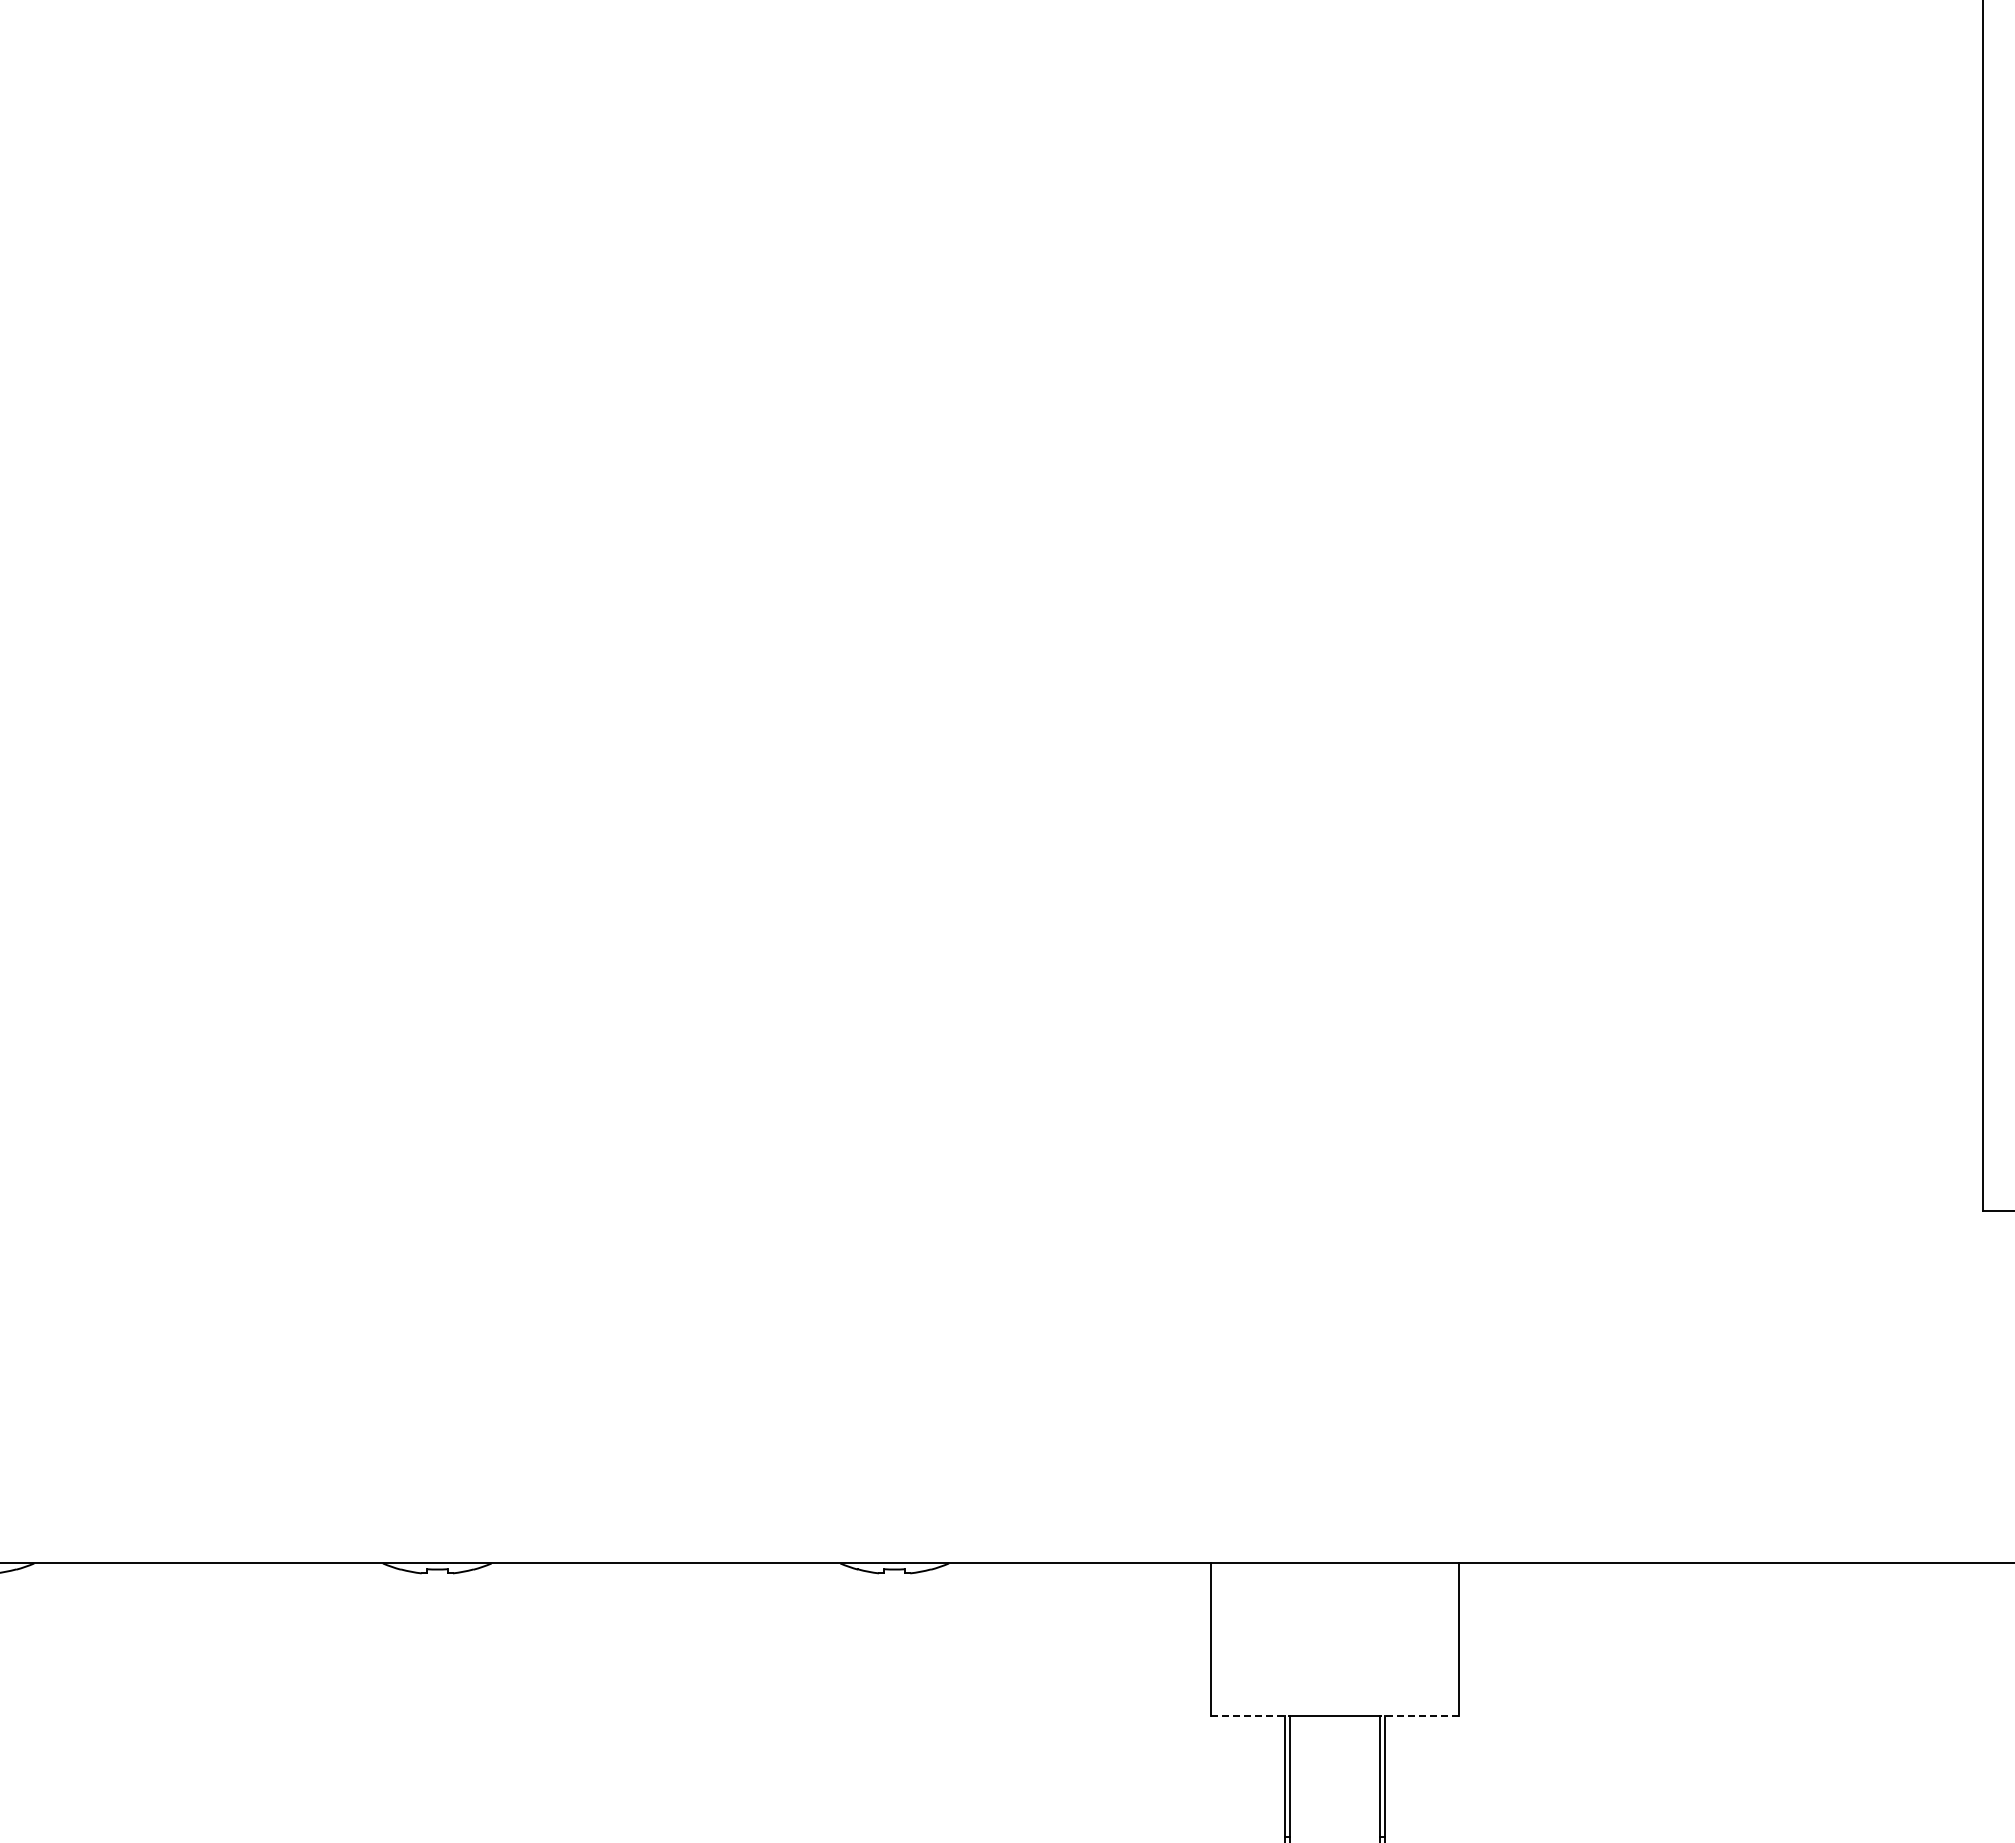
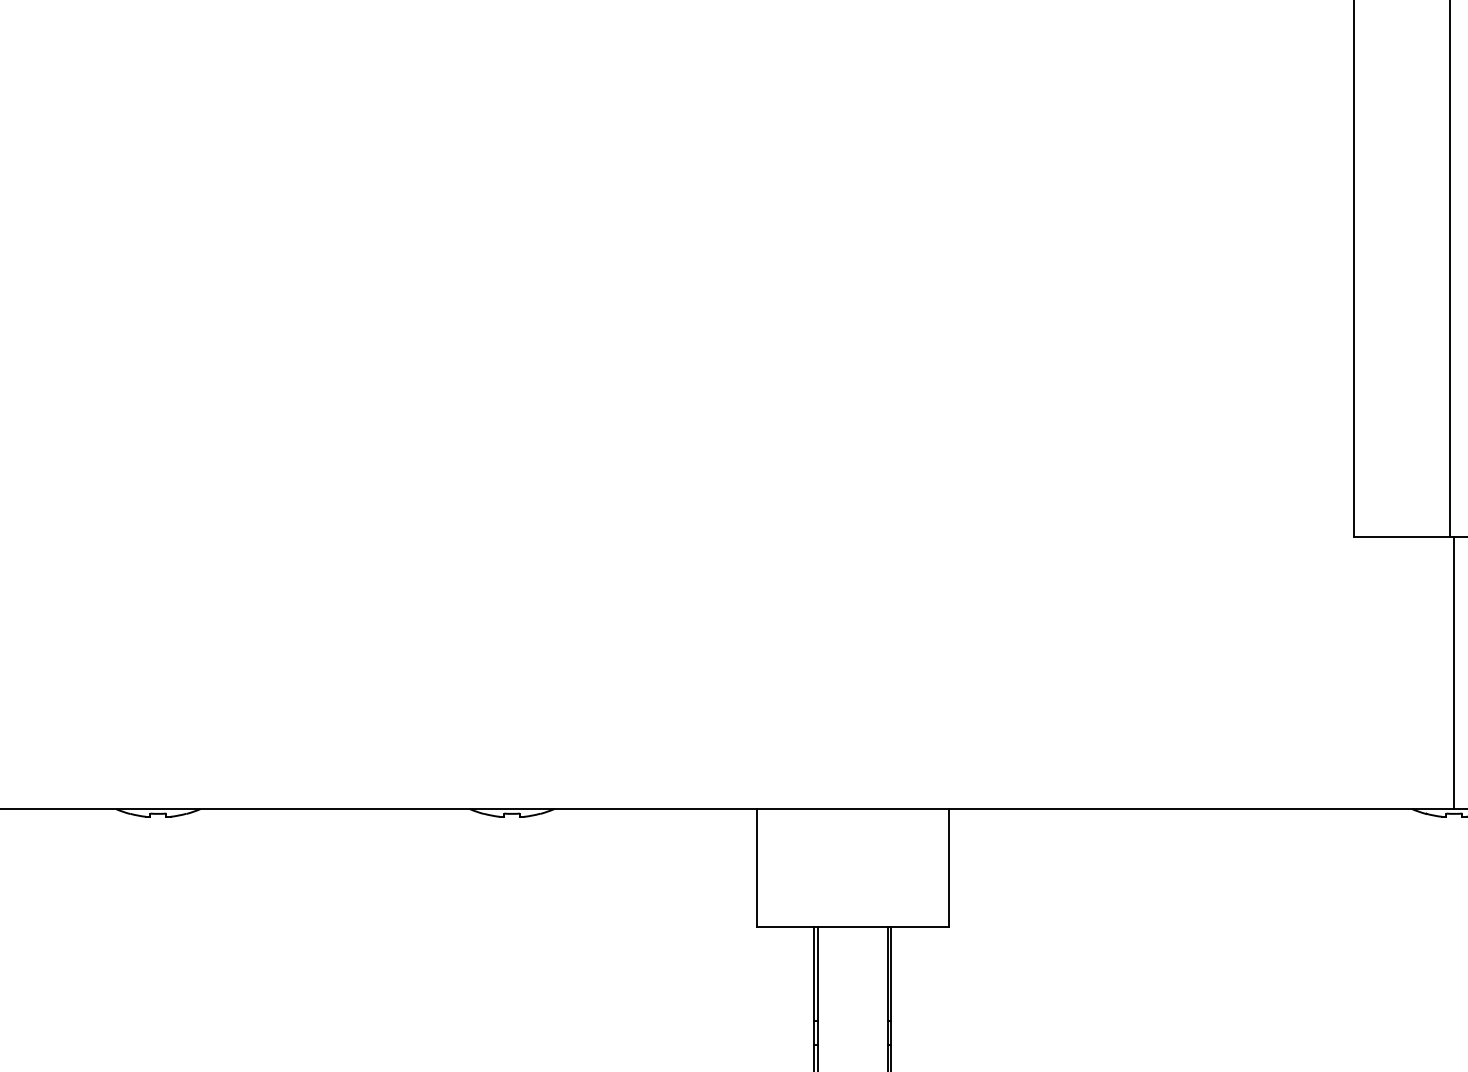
line: (1250, 1715) -> (787, 926), dashed -> solid
line: (1419, 1715) -> (918, 926), dashed -> solid

